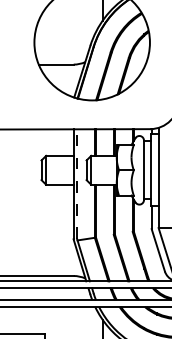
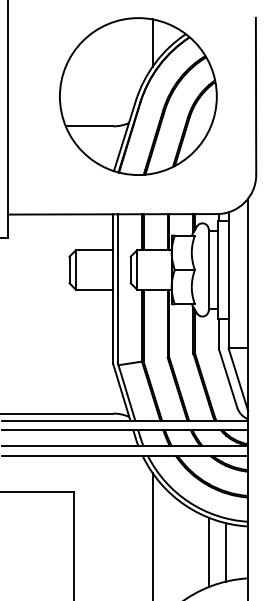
line: (76, 183) -> (117, 288), dashed -> solid

